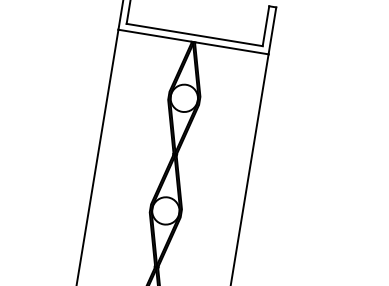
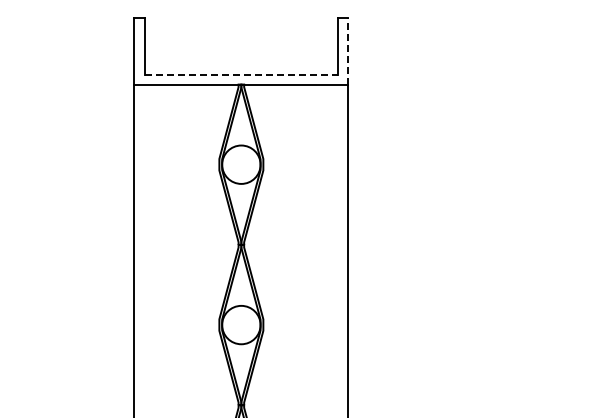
line: (272, 30) -> (348, 50), solid -> dashed
line: (194, 34) -> (241, 74), solid -> dashed

